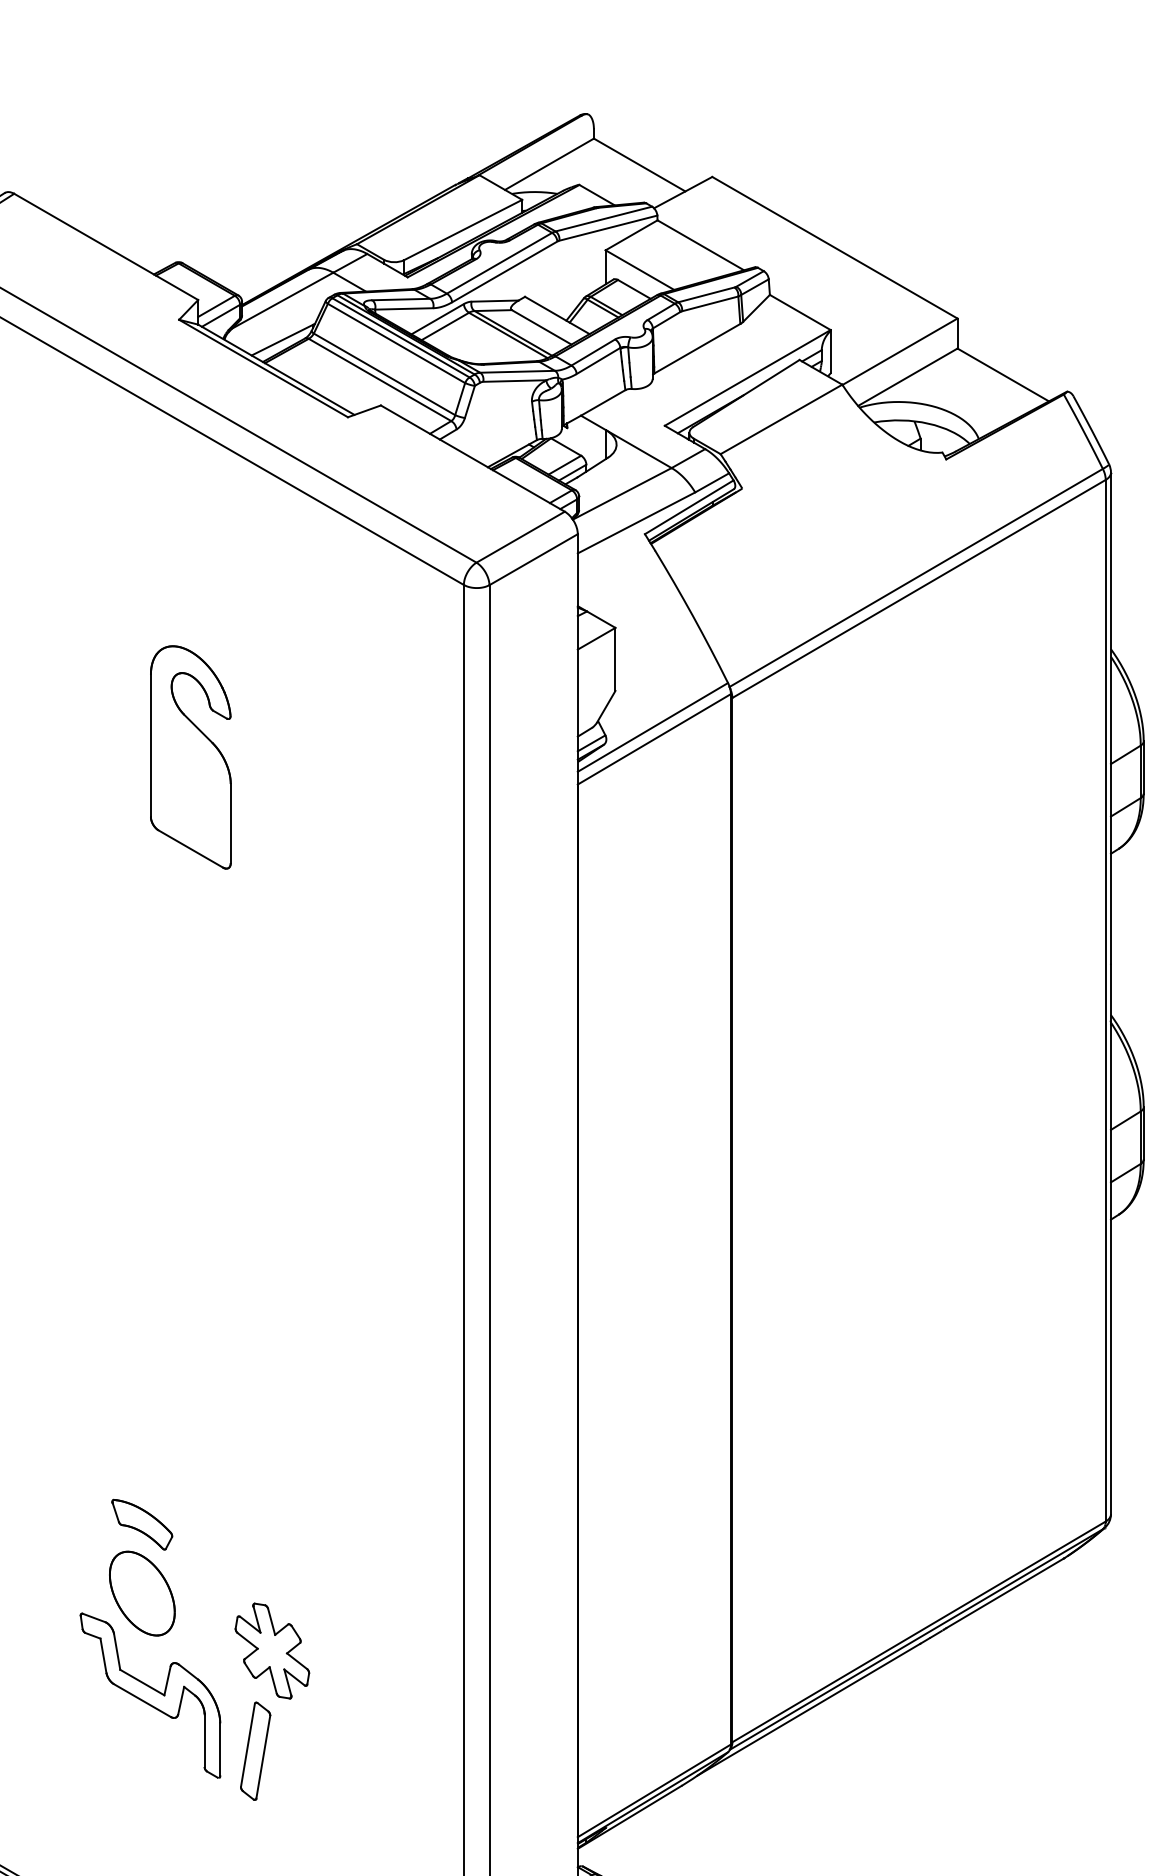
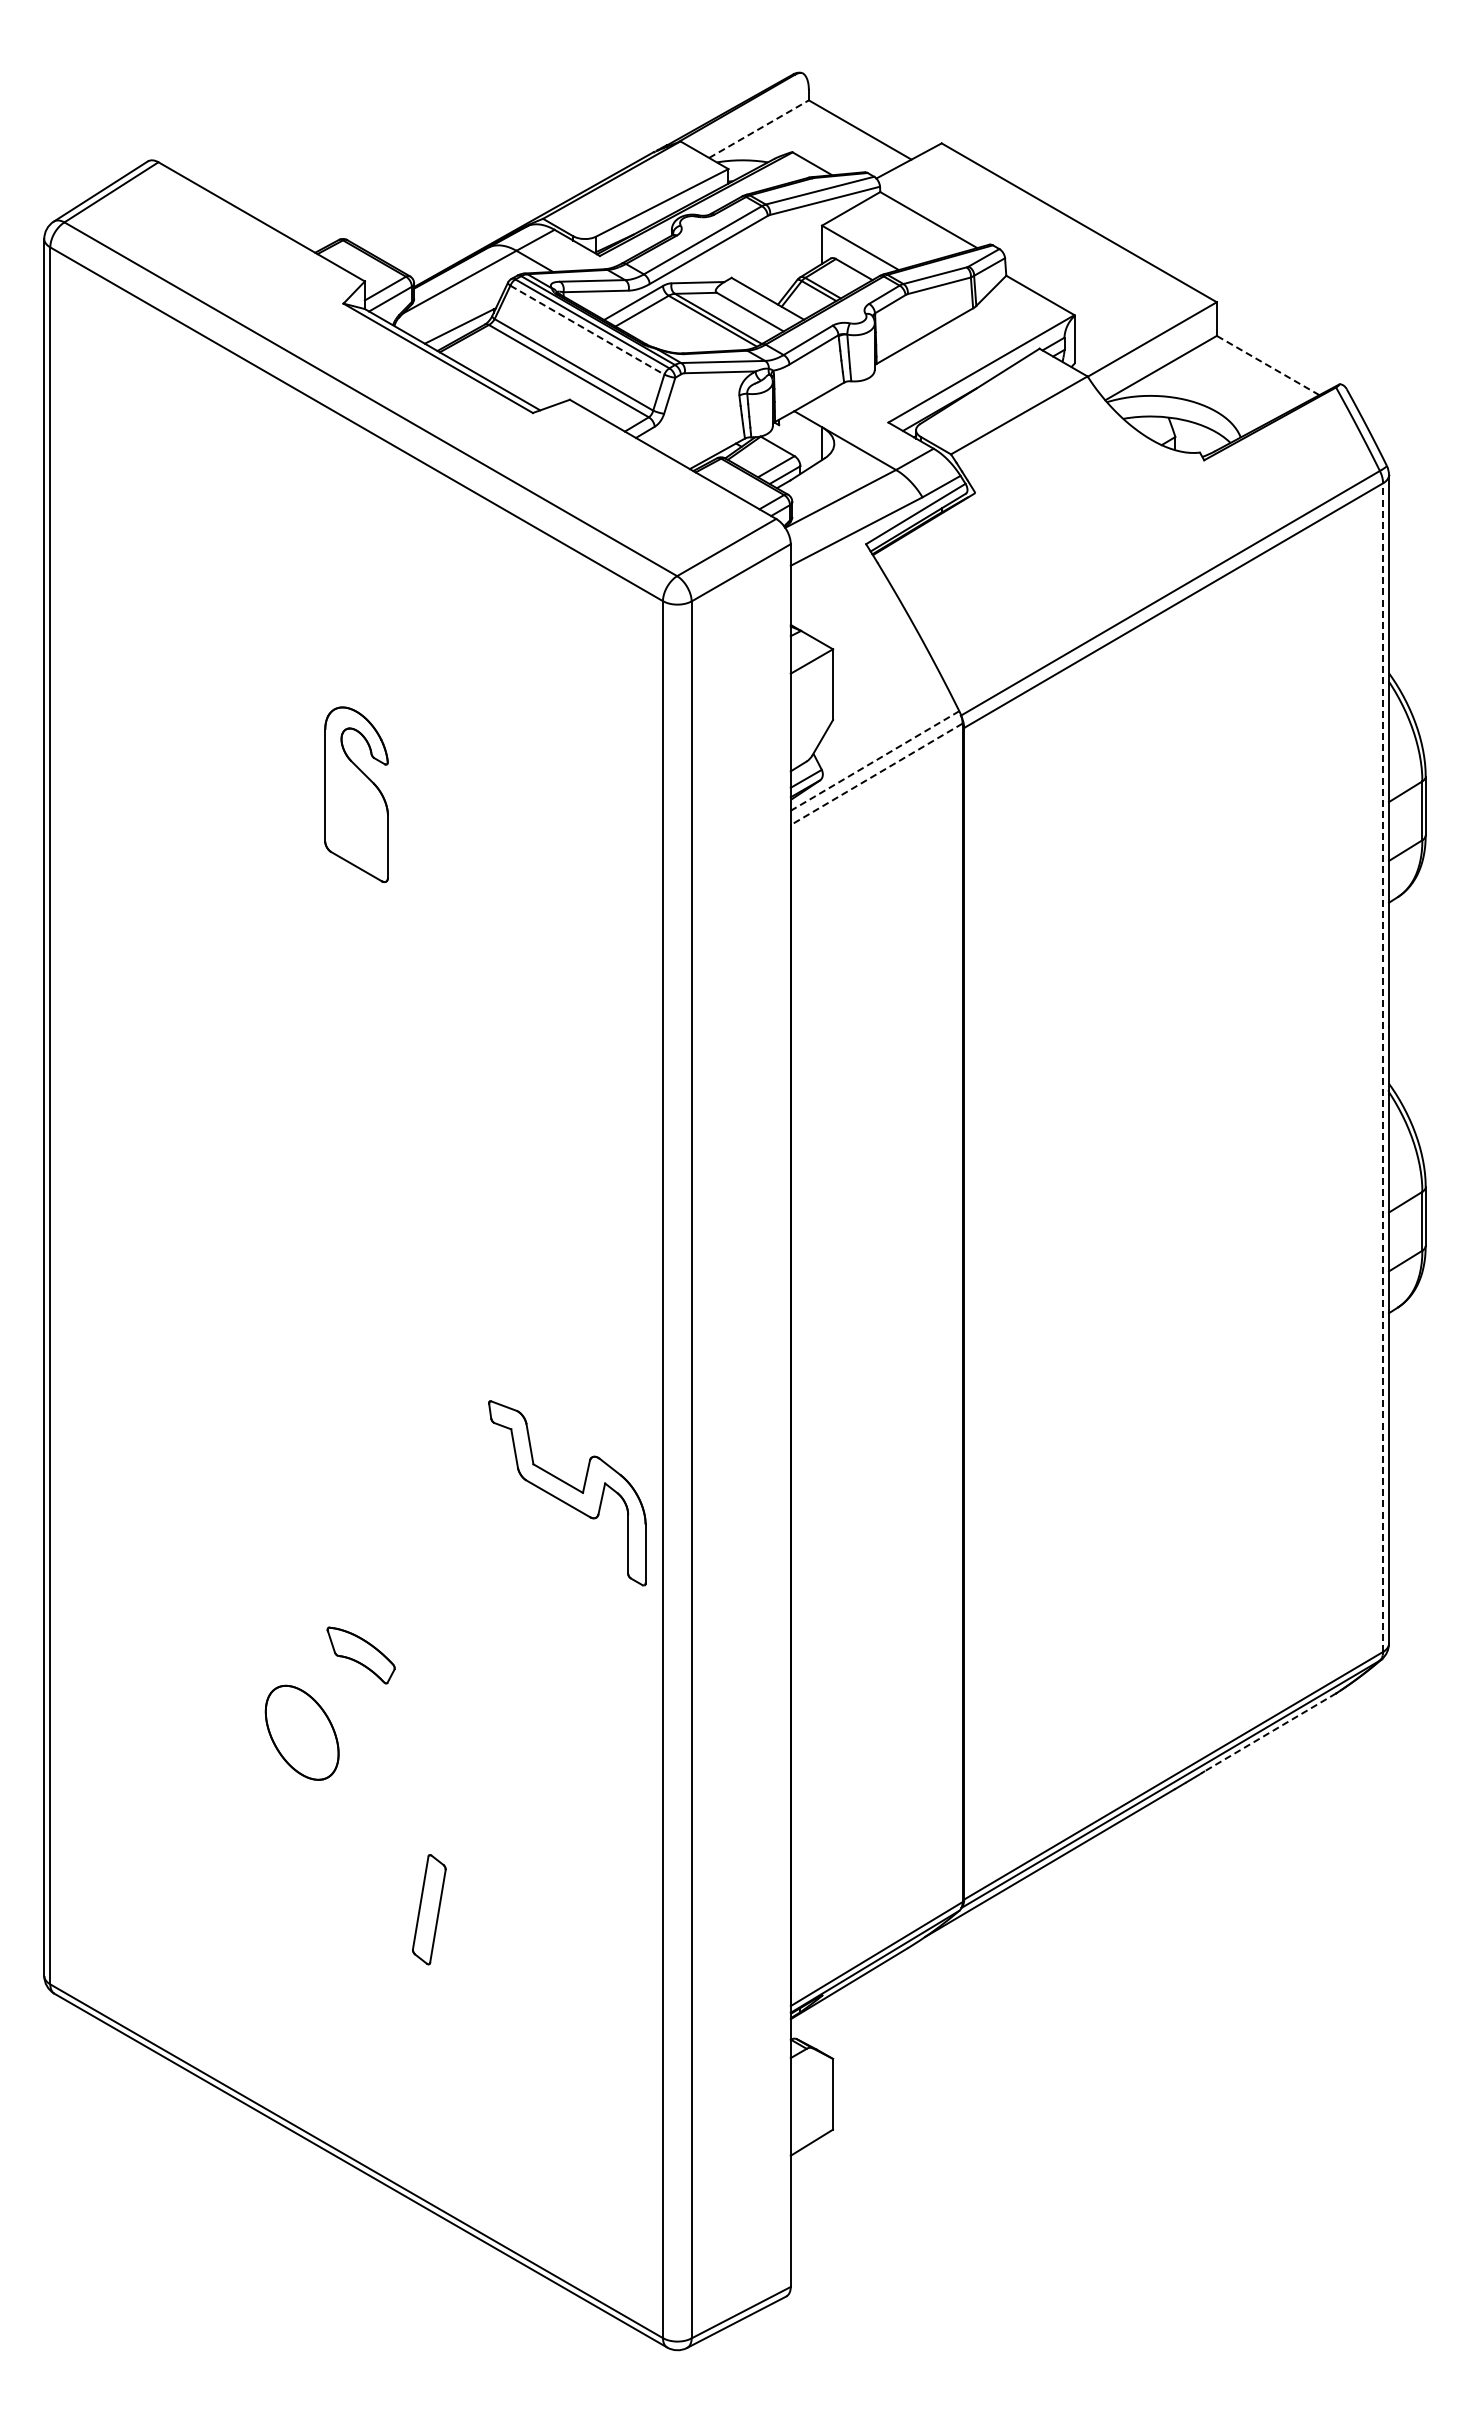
line: (549, 164) -> (759, 129), solid -> dashed
line: (396, 343) -> (587, 330), solid -> dashed
line: (1002, 374) -> (1267, 365), solid -> dashed
line: (653, 726) -> (875, 760), solid -> dashed
line: (654, 739) -> (876, 774), solid -> dashed
part: (190, 757) -> (356, 794), size x0.7
line: (1106, 1000) -> (1383, 1067), solid -> dashed
part: (141, 1524) -> (360, 1655), moved
line: (1005, 1593) -> (1270, 1732), solid -> dashed
part: (272, 1651) -> (448, 1797), removed
part: (150, 1695) -> (567, 1493), moved

